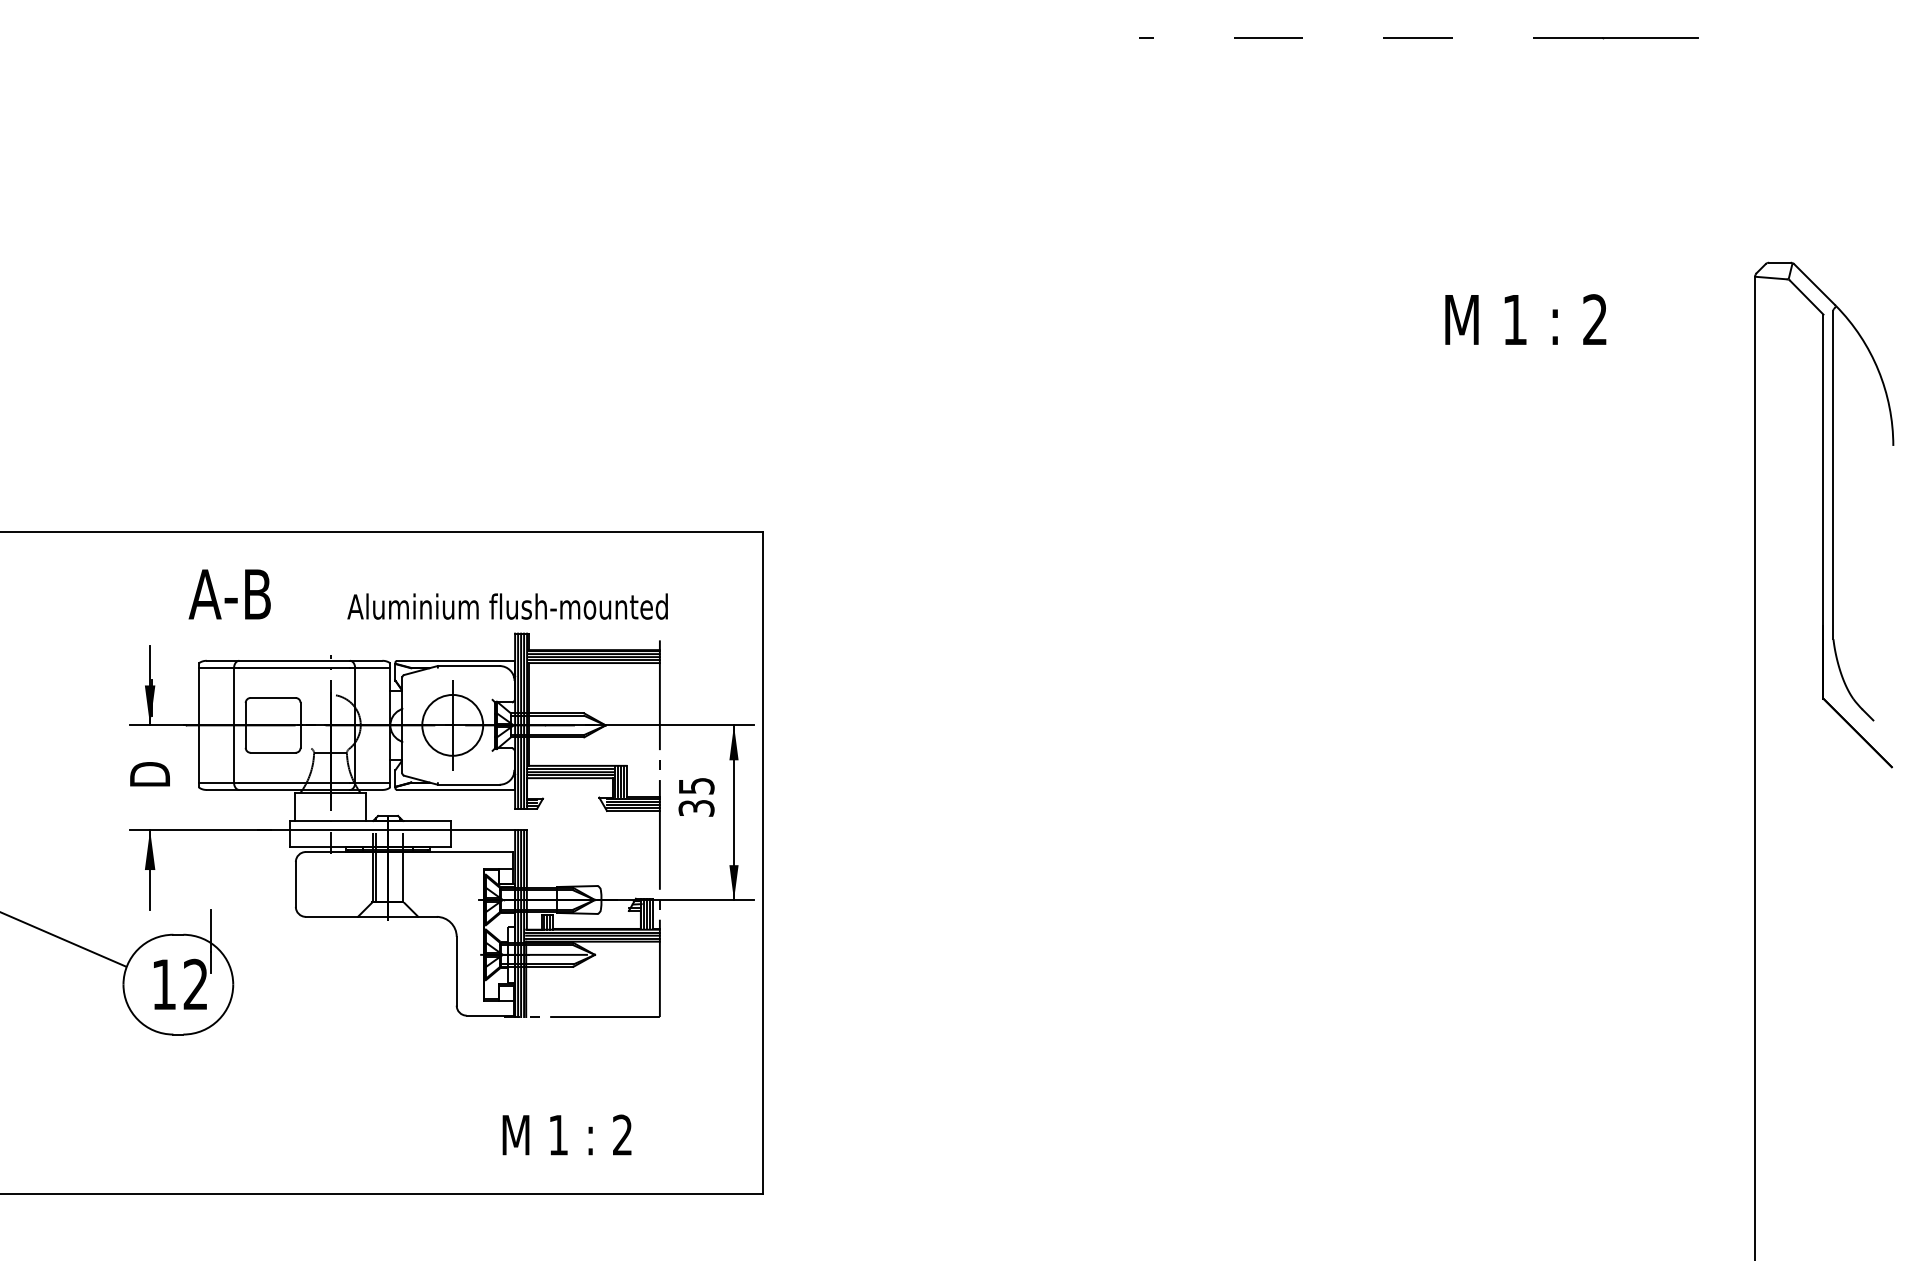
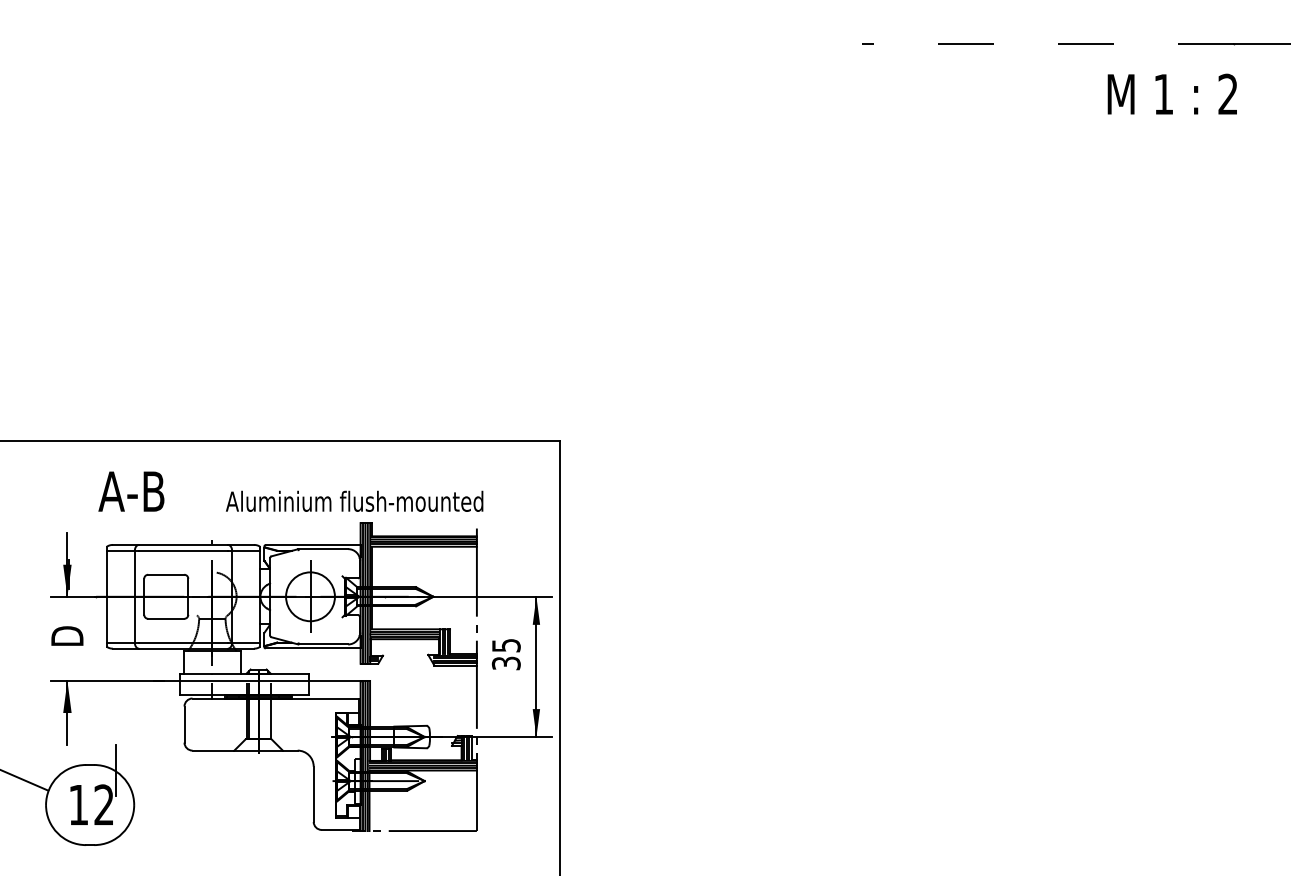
text: (1525, 319) -> (1172, 94), moved

